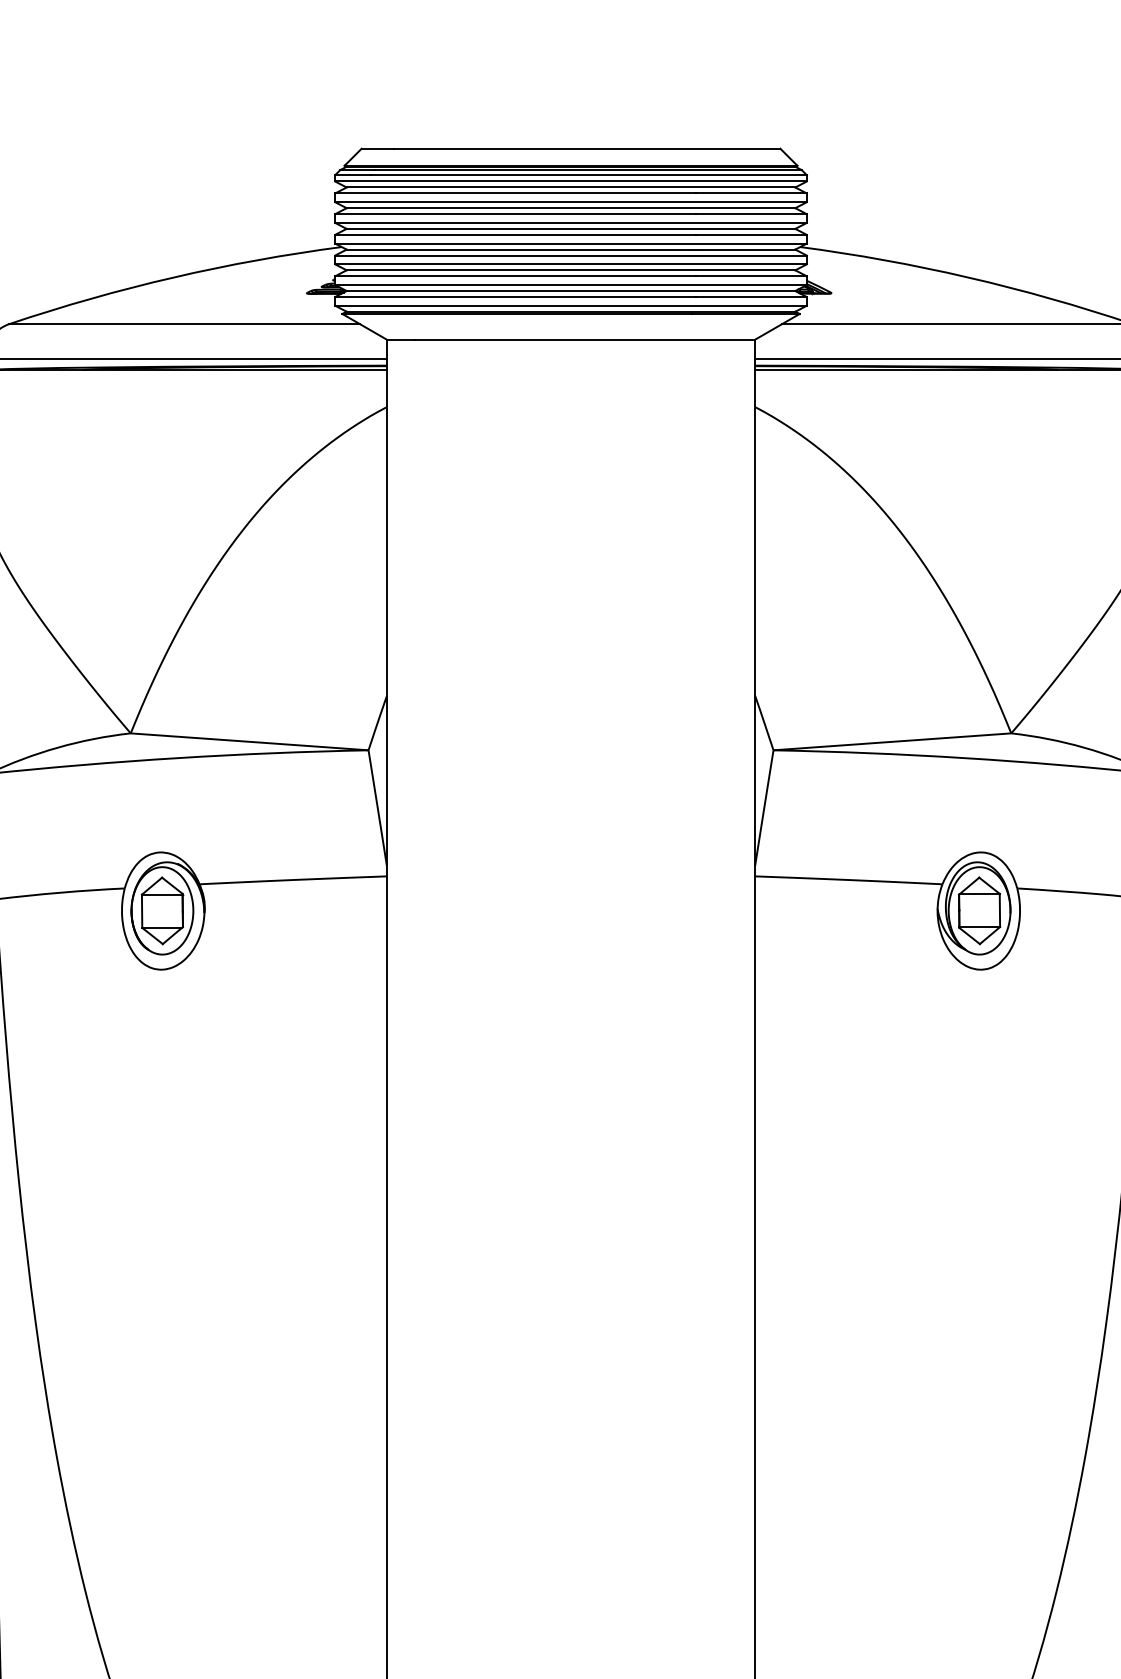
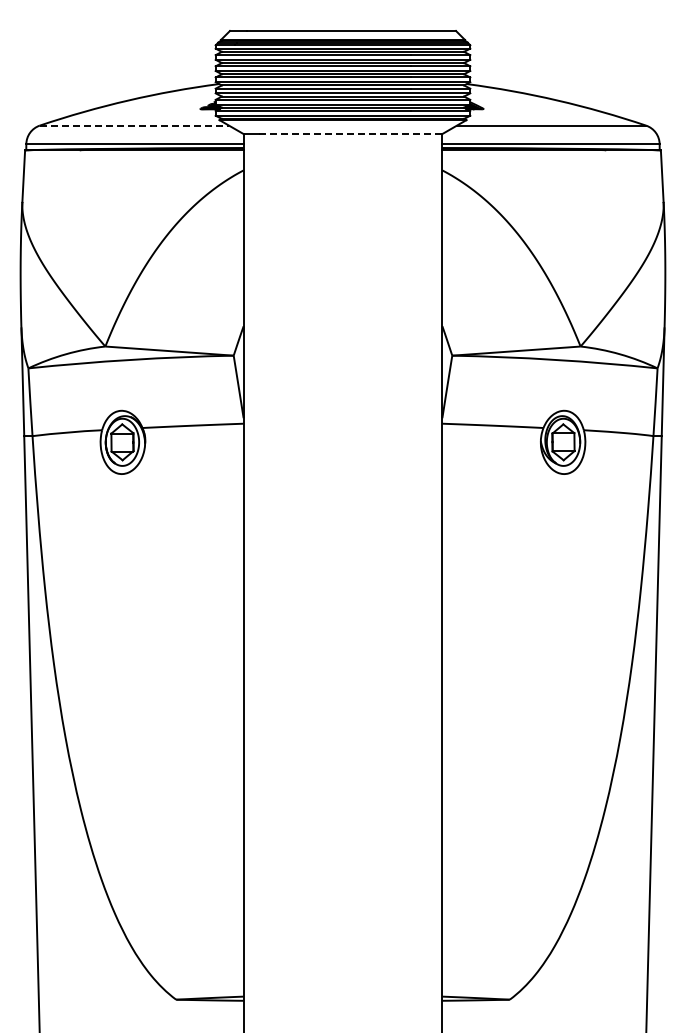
line: (184, 323) -> (134, 125), solid -> dashed
line: (584, 340) -> (350, 134), solid -> dashed

